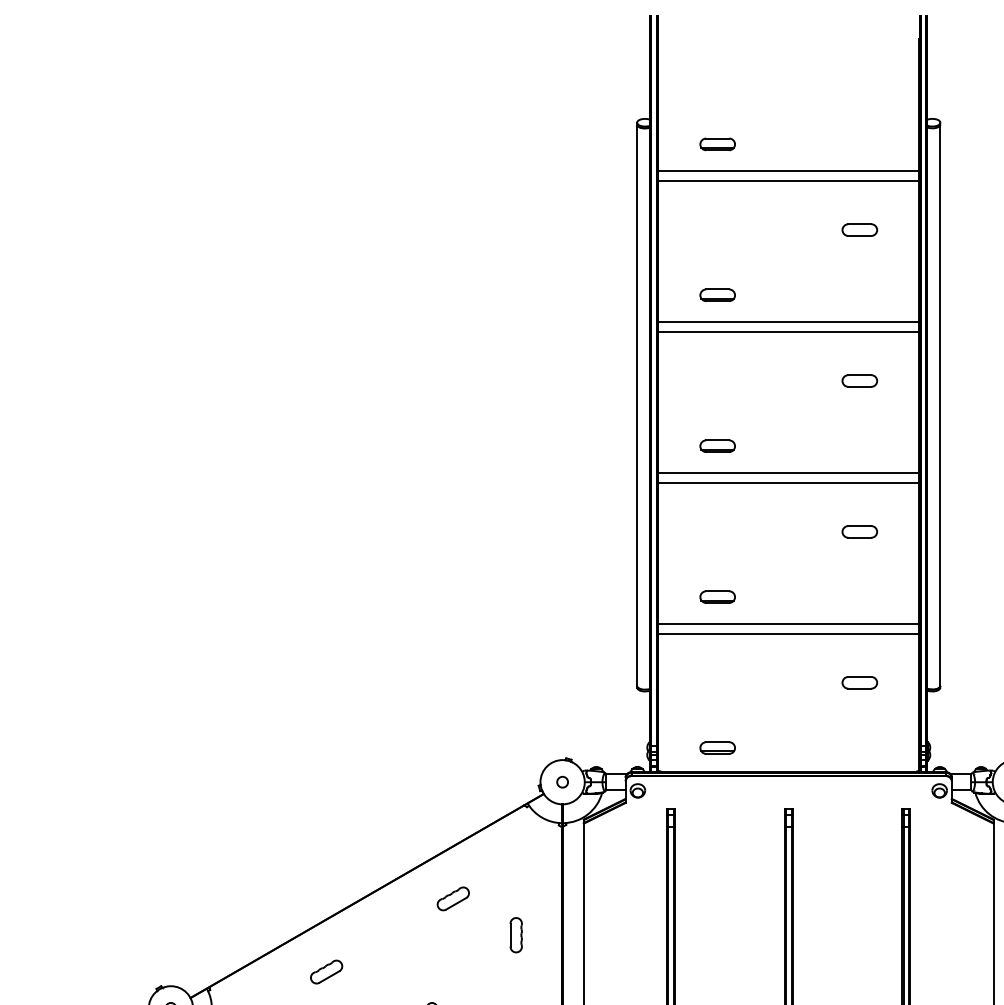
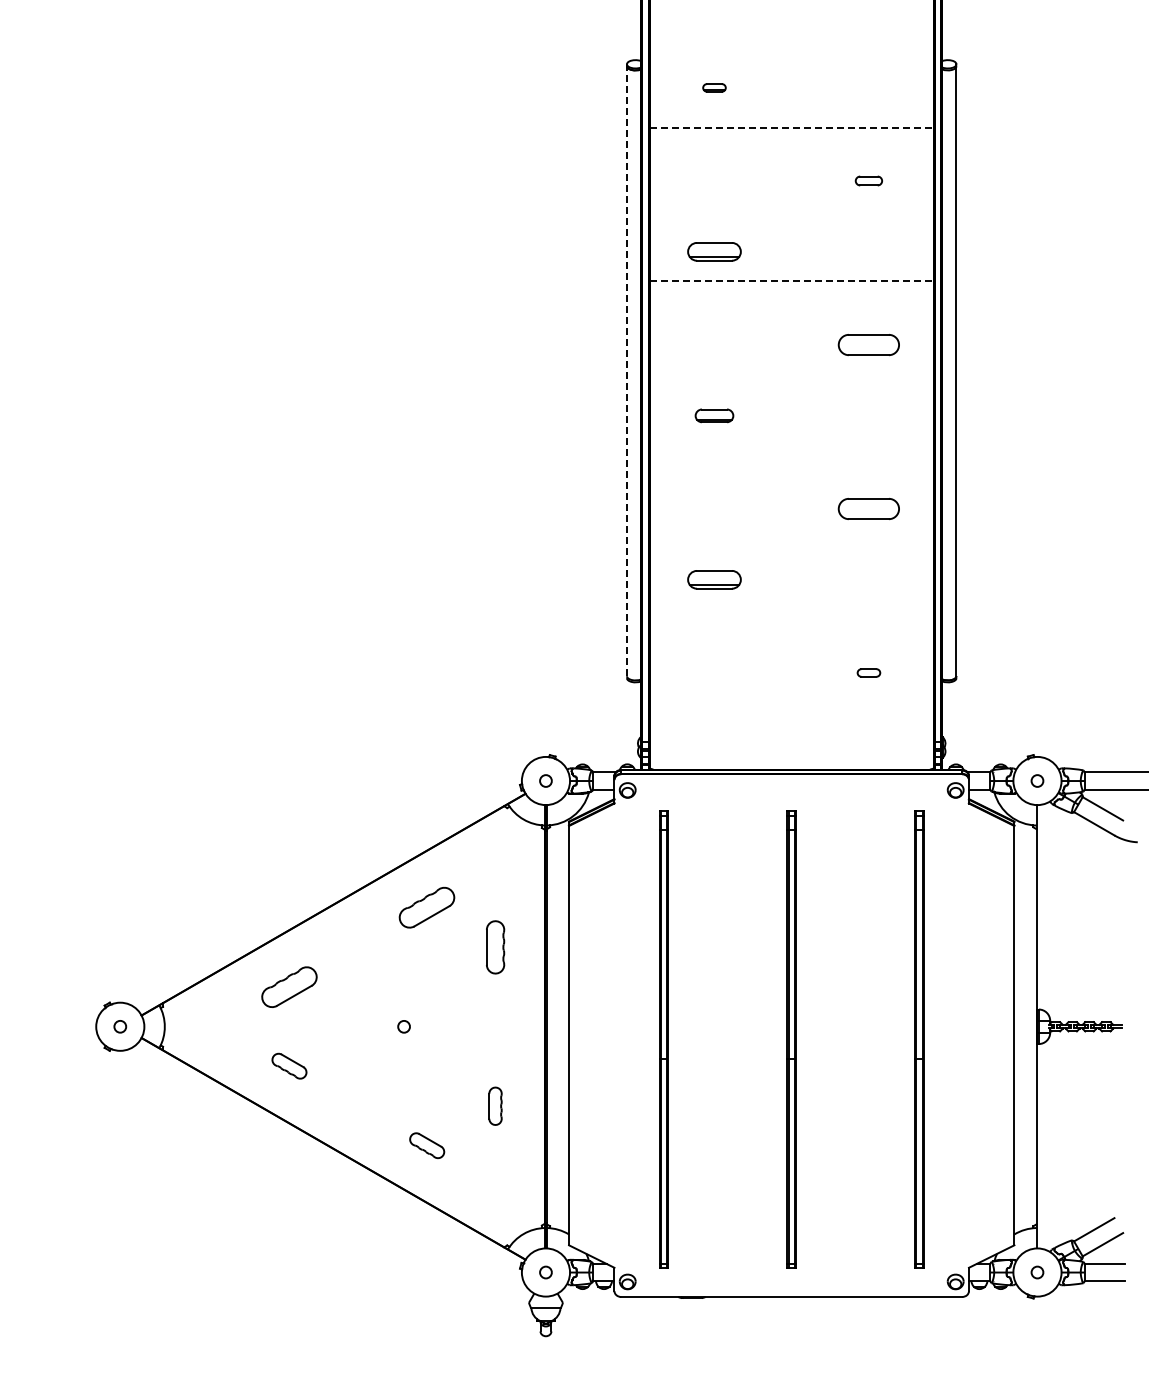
part: (717, 144) -> (714, 87), size x0.6
line: (788, 170) -> (791, 116), removed
line: (788, 181) -> (791, 128), solid -> dashed
part: (859, 229) -> (868, 180), size x0.7
part: (717, 294) -> (714, 251), size x1.4
line: (788, 321) -> (791, 280), solid -> dashed
line: (788, 332) -> (791, 292), removed
part: (859, 380) -> (868, 344), size x1.6
line: (636, 405) -> (626, 371), solid -> dashed
line: (788, 472) -> (791, 444), removed
line: (788, 483) -> (791, 456), removed
part: (859, 531) -> (868, 508), size x1.6
part: (717, 596) -> (714, 579), size x1.4
line: (788, 623) -> (791, 608), removed
line: (788, 634) -> (791, 620), removed
part: (859, 682) -> (868, 672), size x0.6
part: (717, 747) -> (714, 743), removed
part: (453, 898) -> (427, 907), size x1.6
part: (516, 934) -> (495, 946), size x1.4
part: (326, 972) -> (289, 987), size x1.6

